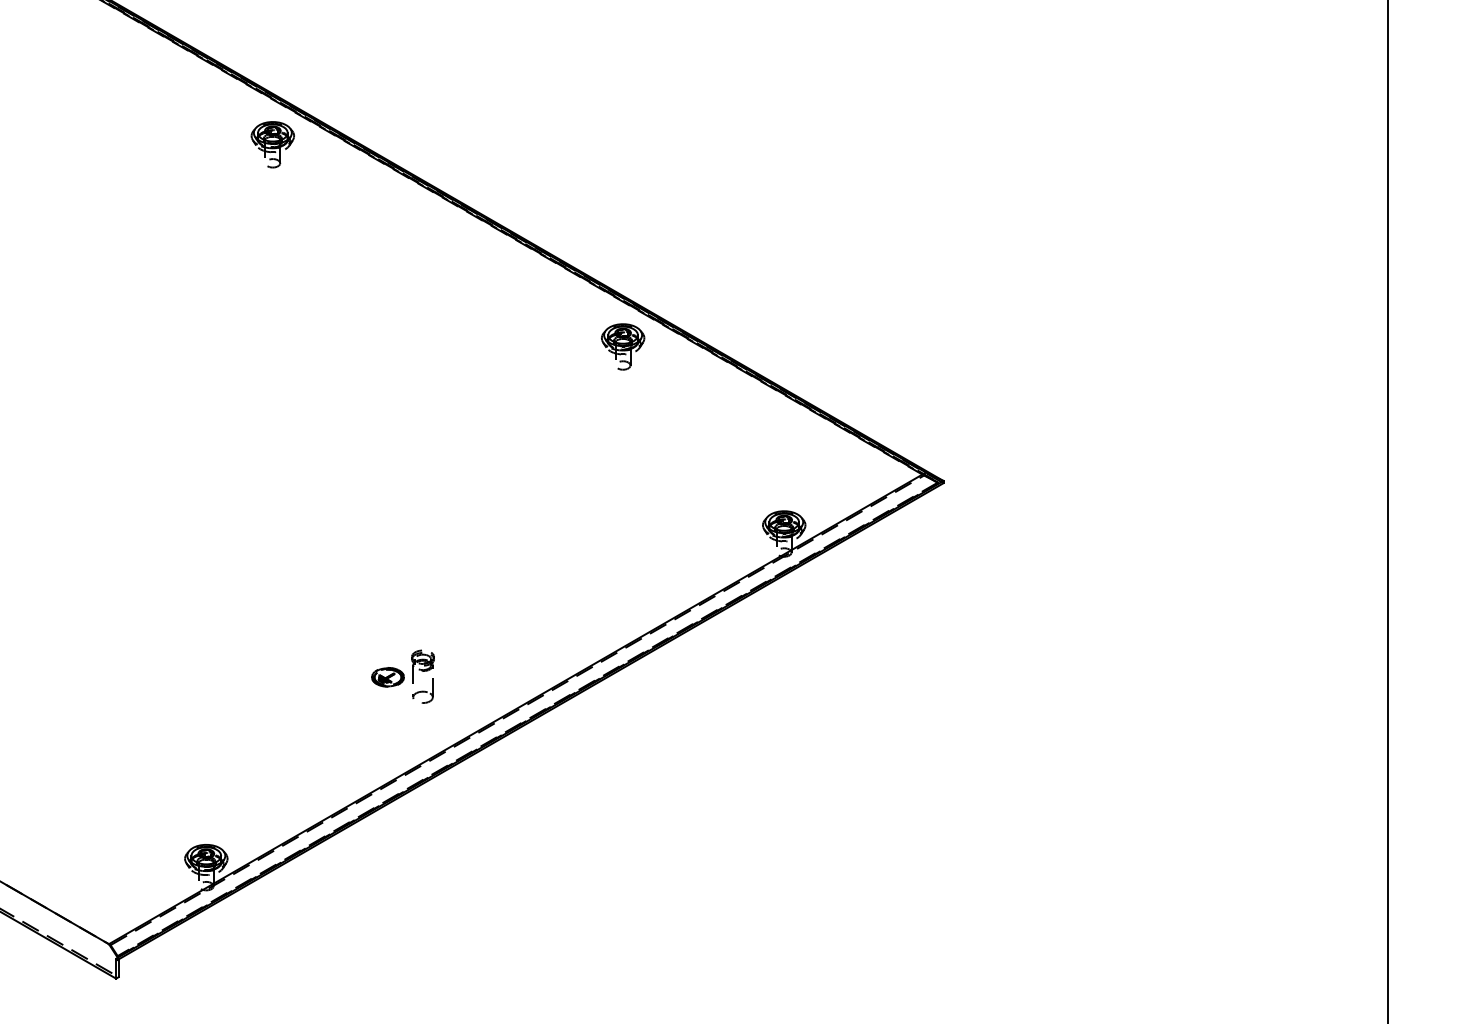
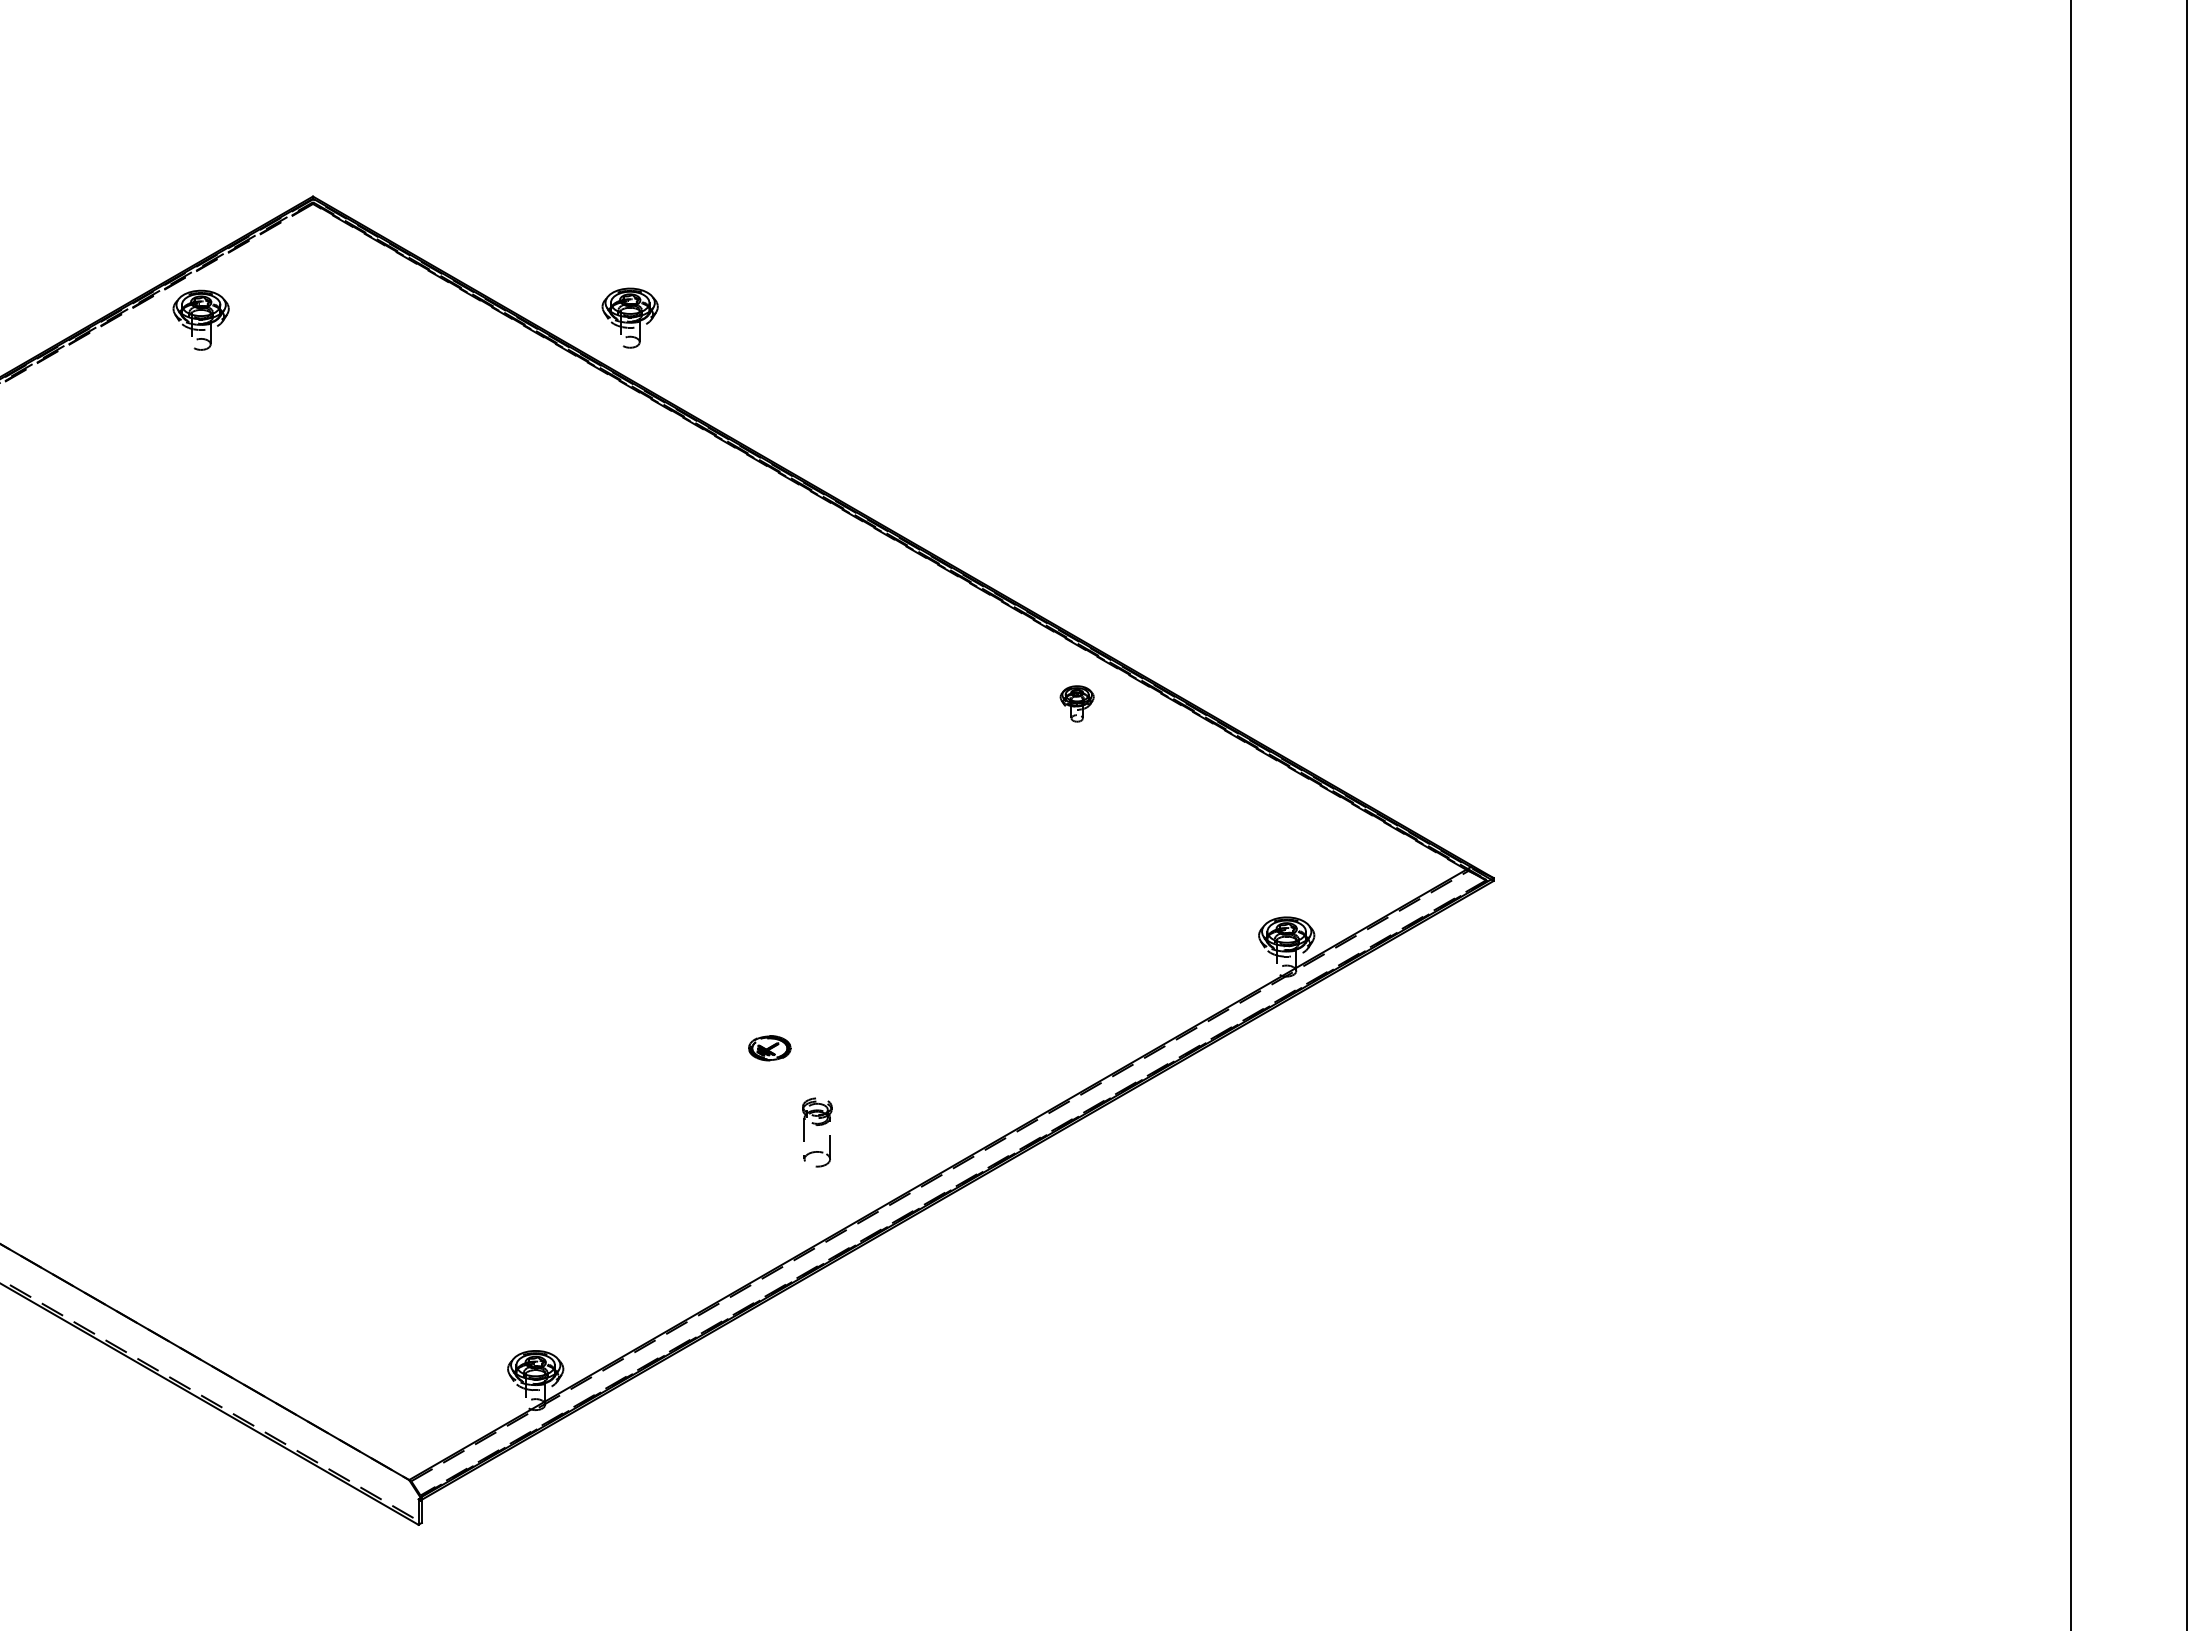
part: (272, 144) -> (629, 317), moved
part: (622, 346) -> (1076, 703), size x0.6
part: (387, 677) -> (769, 1048), moved

